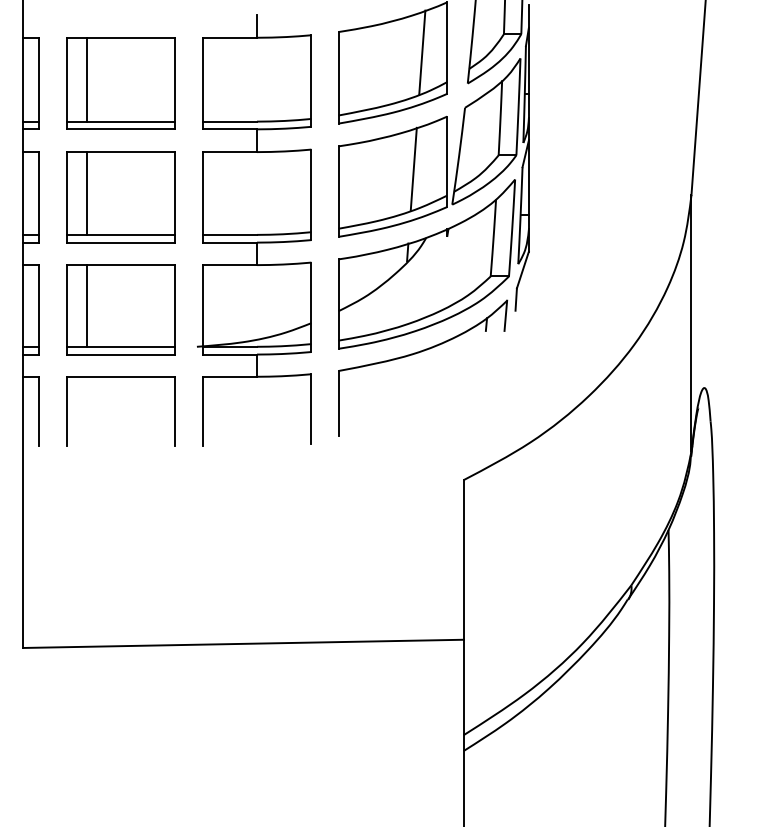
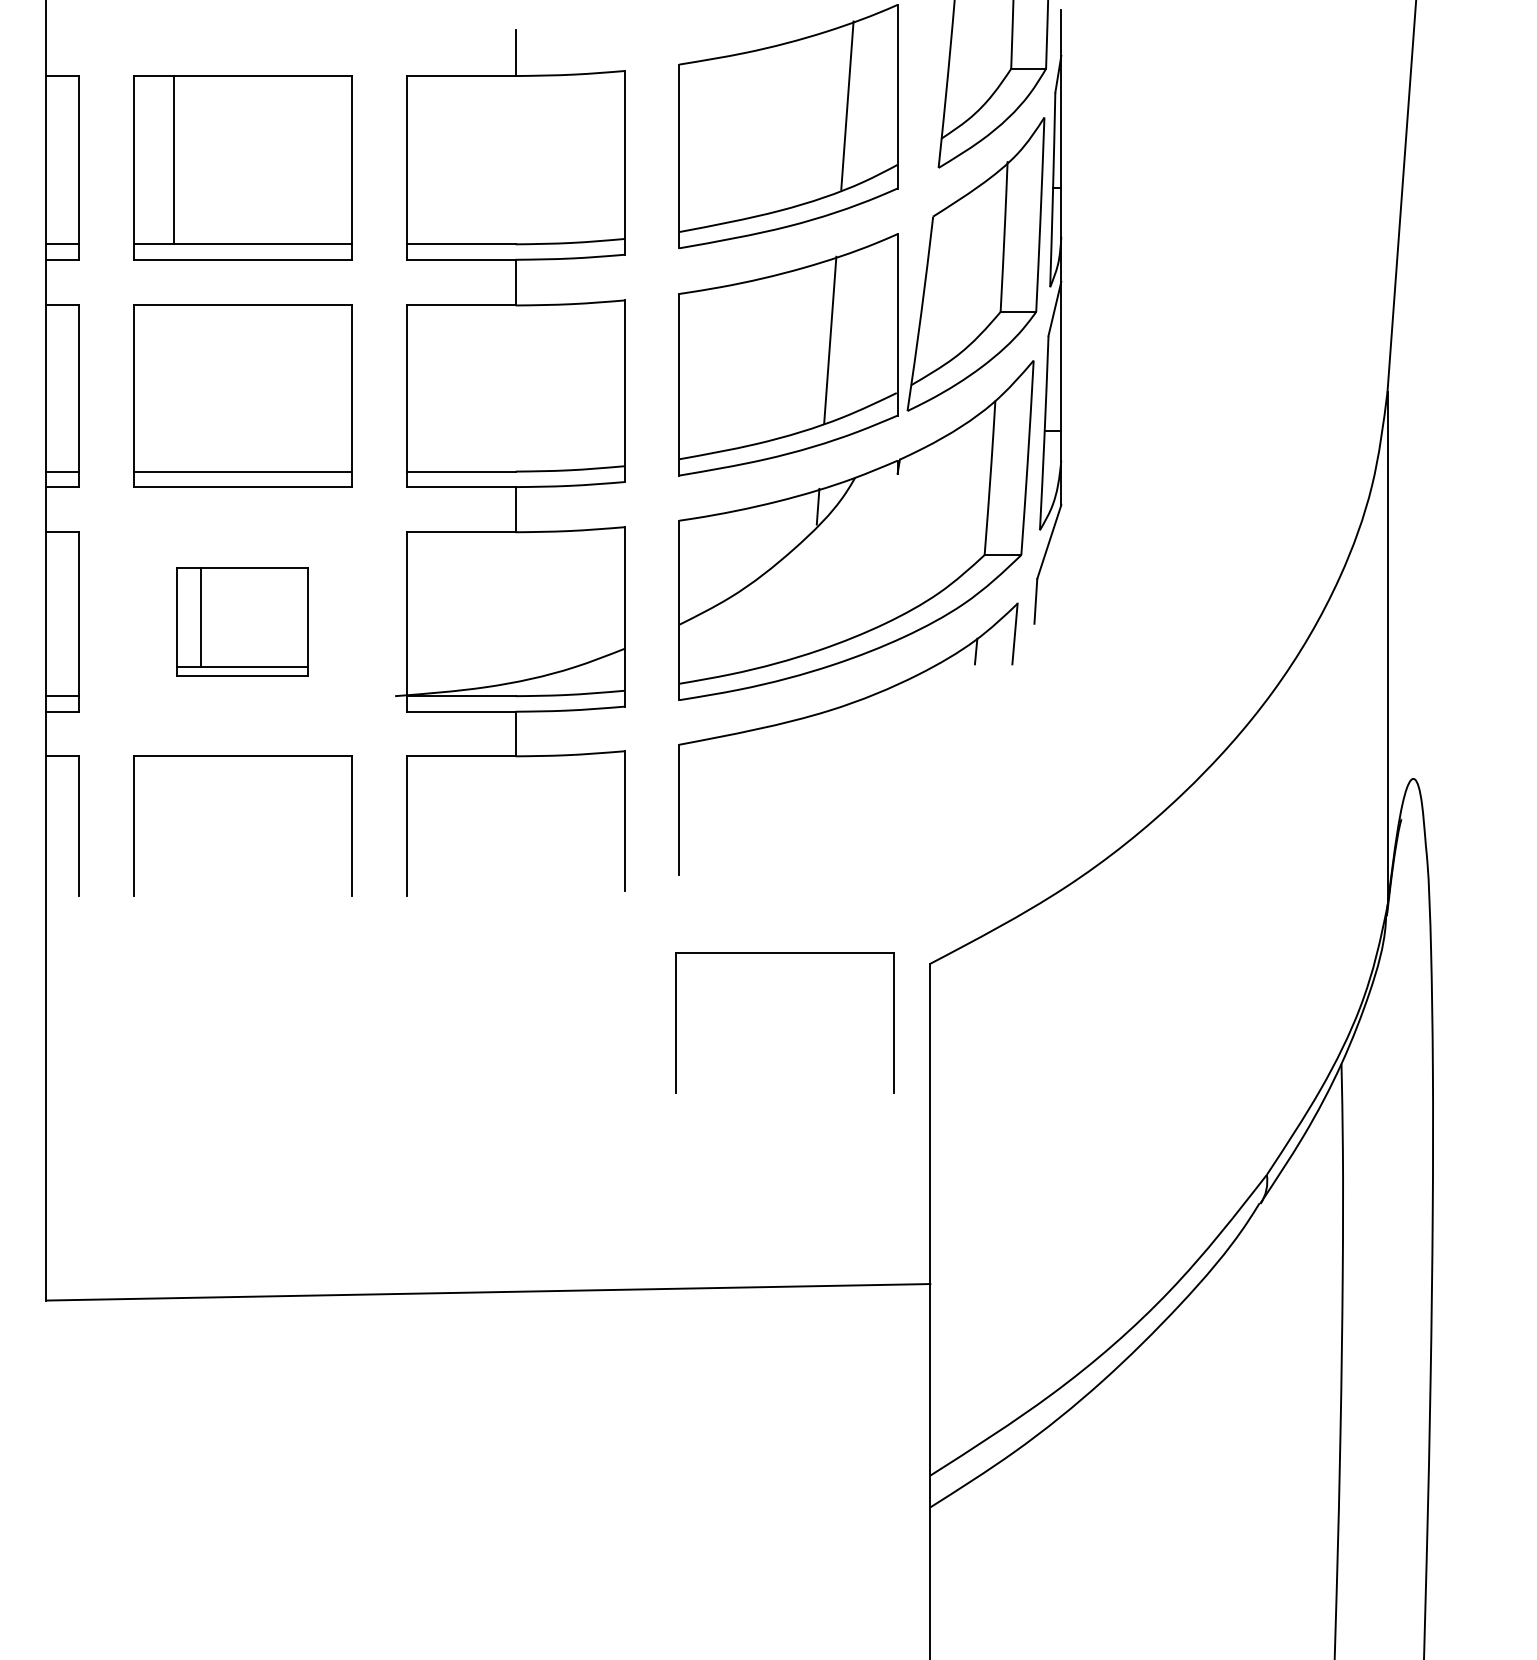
line: (86, 193) -> (173, 388), removed
part: (120, 309) -> (241, 621), size x0.6
part: (390, 475) -> (783, 954), added

